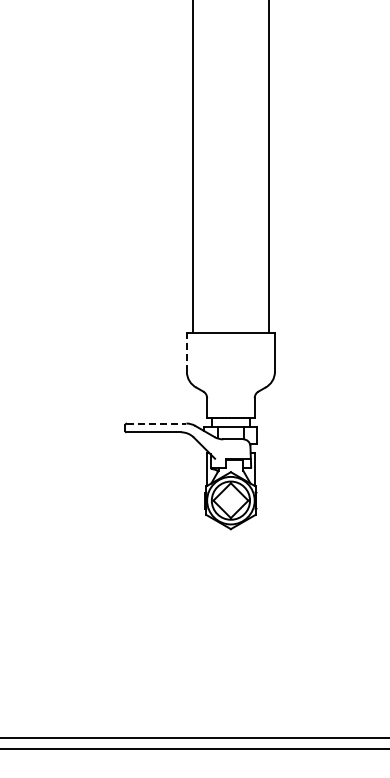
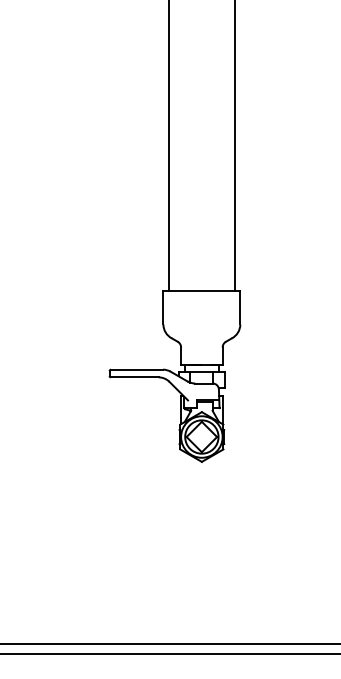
line: (186, 352) -> (163, 307), dashed -> solid
line: (156, 423) -> (136, 369), dashed -> solid

